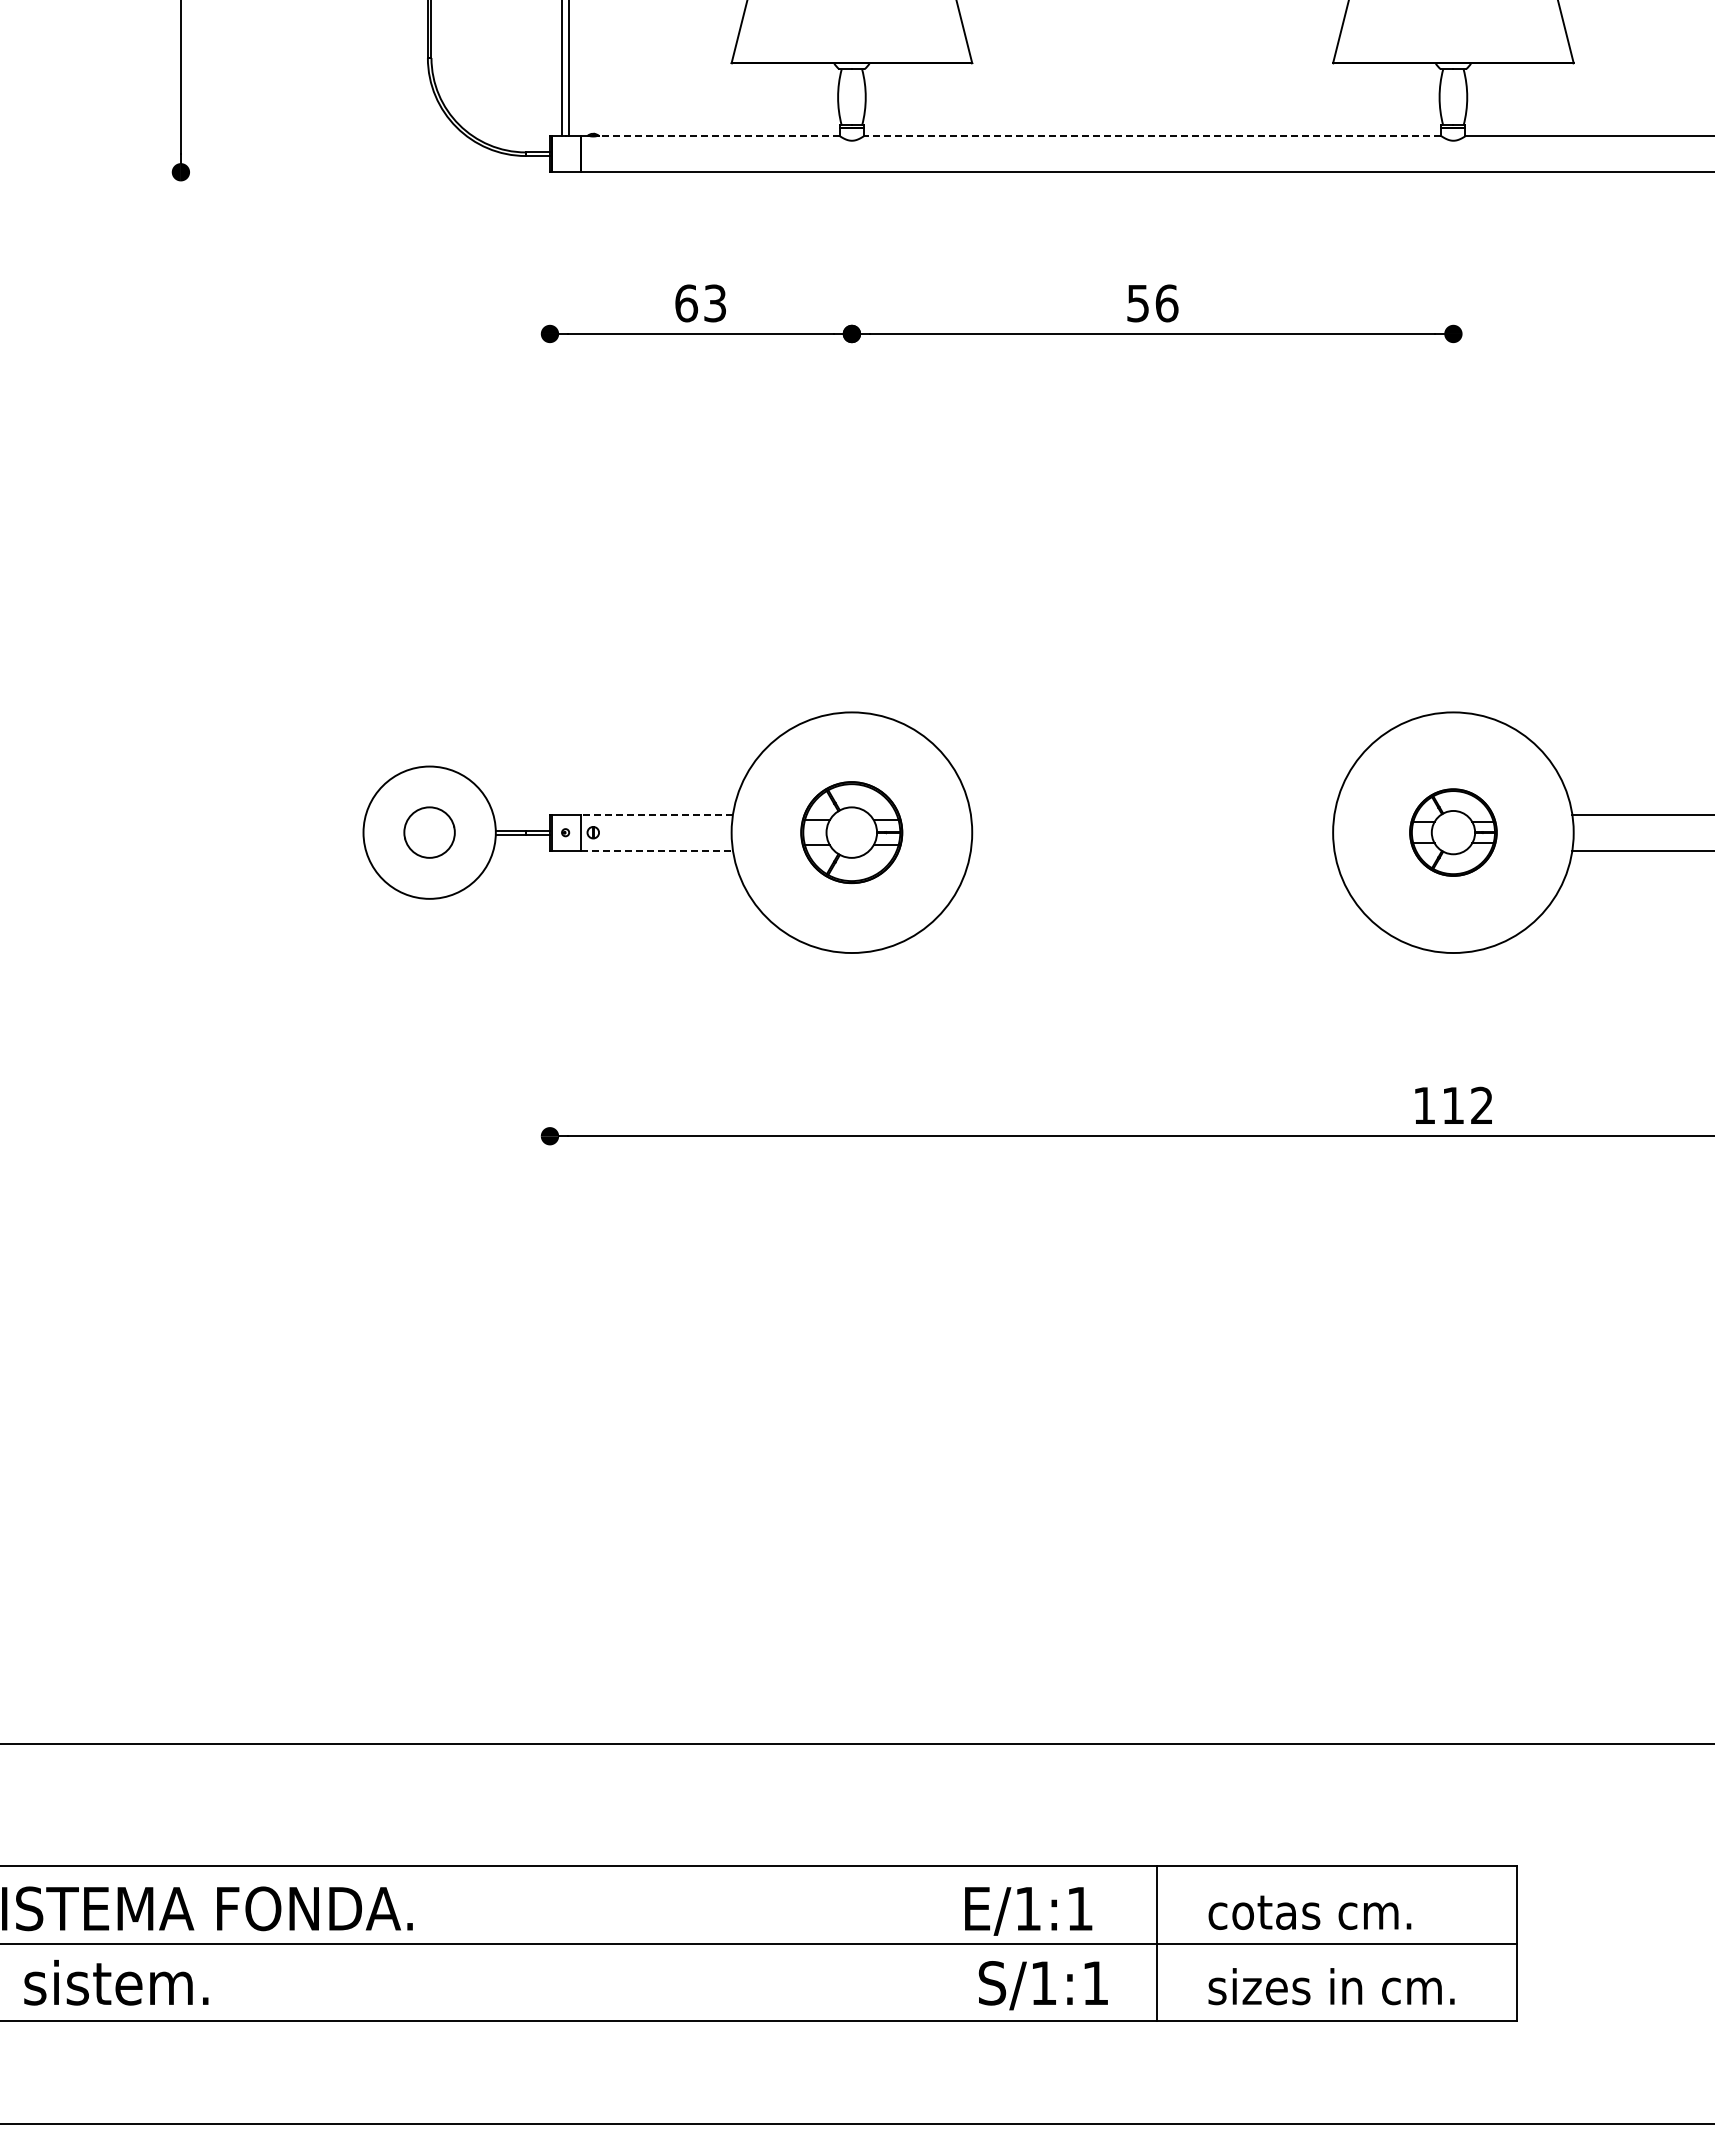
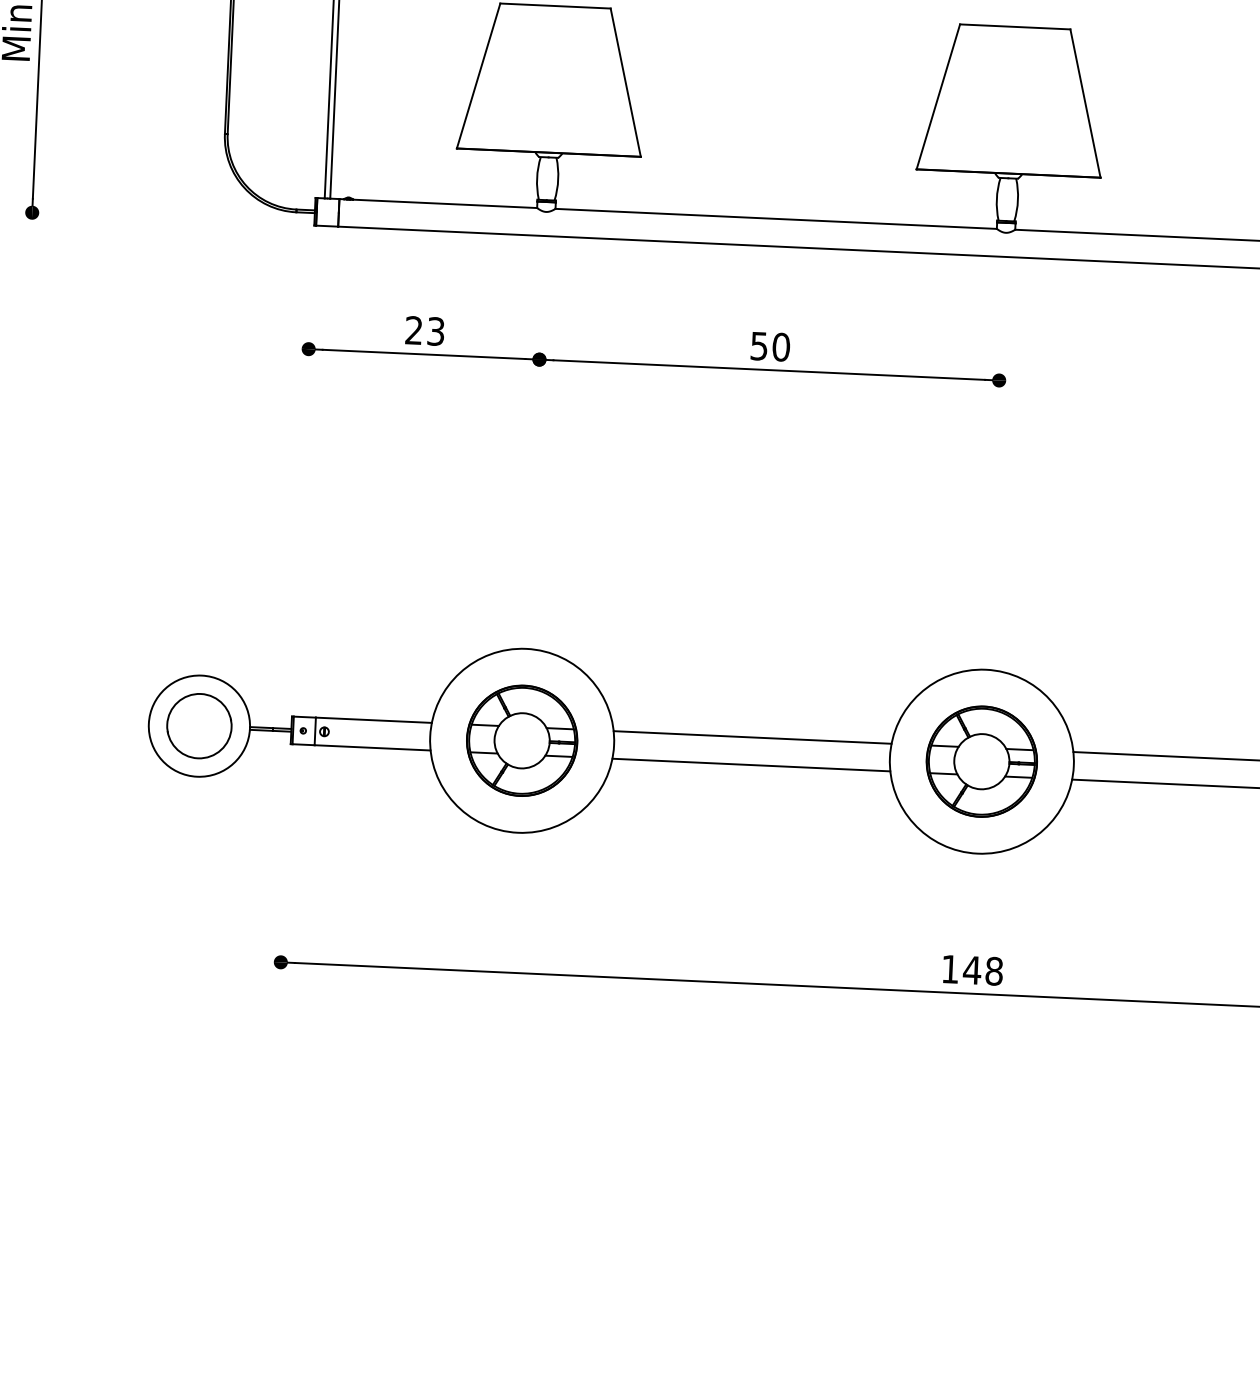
line: (718, 136) -> (444, 204), dashed -> solid
line: (1152, 136) -> (776, 219), dashed -> solid
text: (686, 303) -> (414, 330), 63 -> 23
text: (1166, 303) -> (780, 347), 56 -> 50
line: (657, 814) -> (374, 720), dashed -> solid
line: (1152, 814) -> (752, 737), added
circle: (429, 832) -> (199, 726), size x1.67
part: (851, 832) -> (521, 740), size x1.43
part: (1453, 832) -> (981, 761), size x1.67
line: (657, 850) -> (372, 747), dashed -> solid
line: (1152, 850) -> (751, 764), added
text: (1467, 1105) -> (983, 970), 112 -> 148

